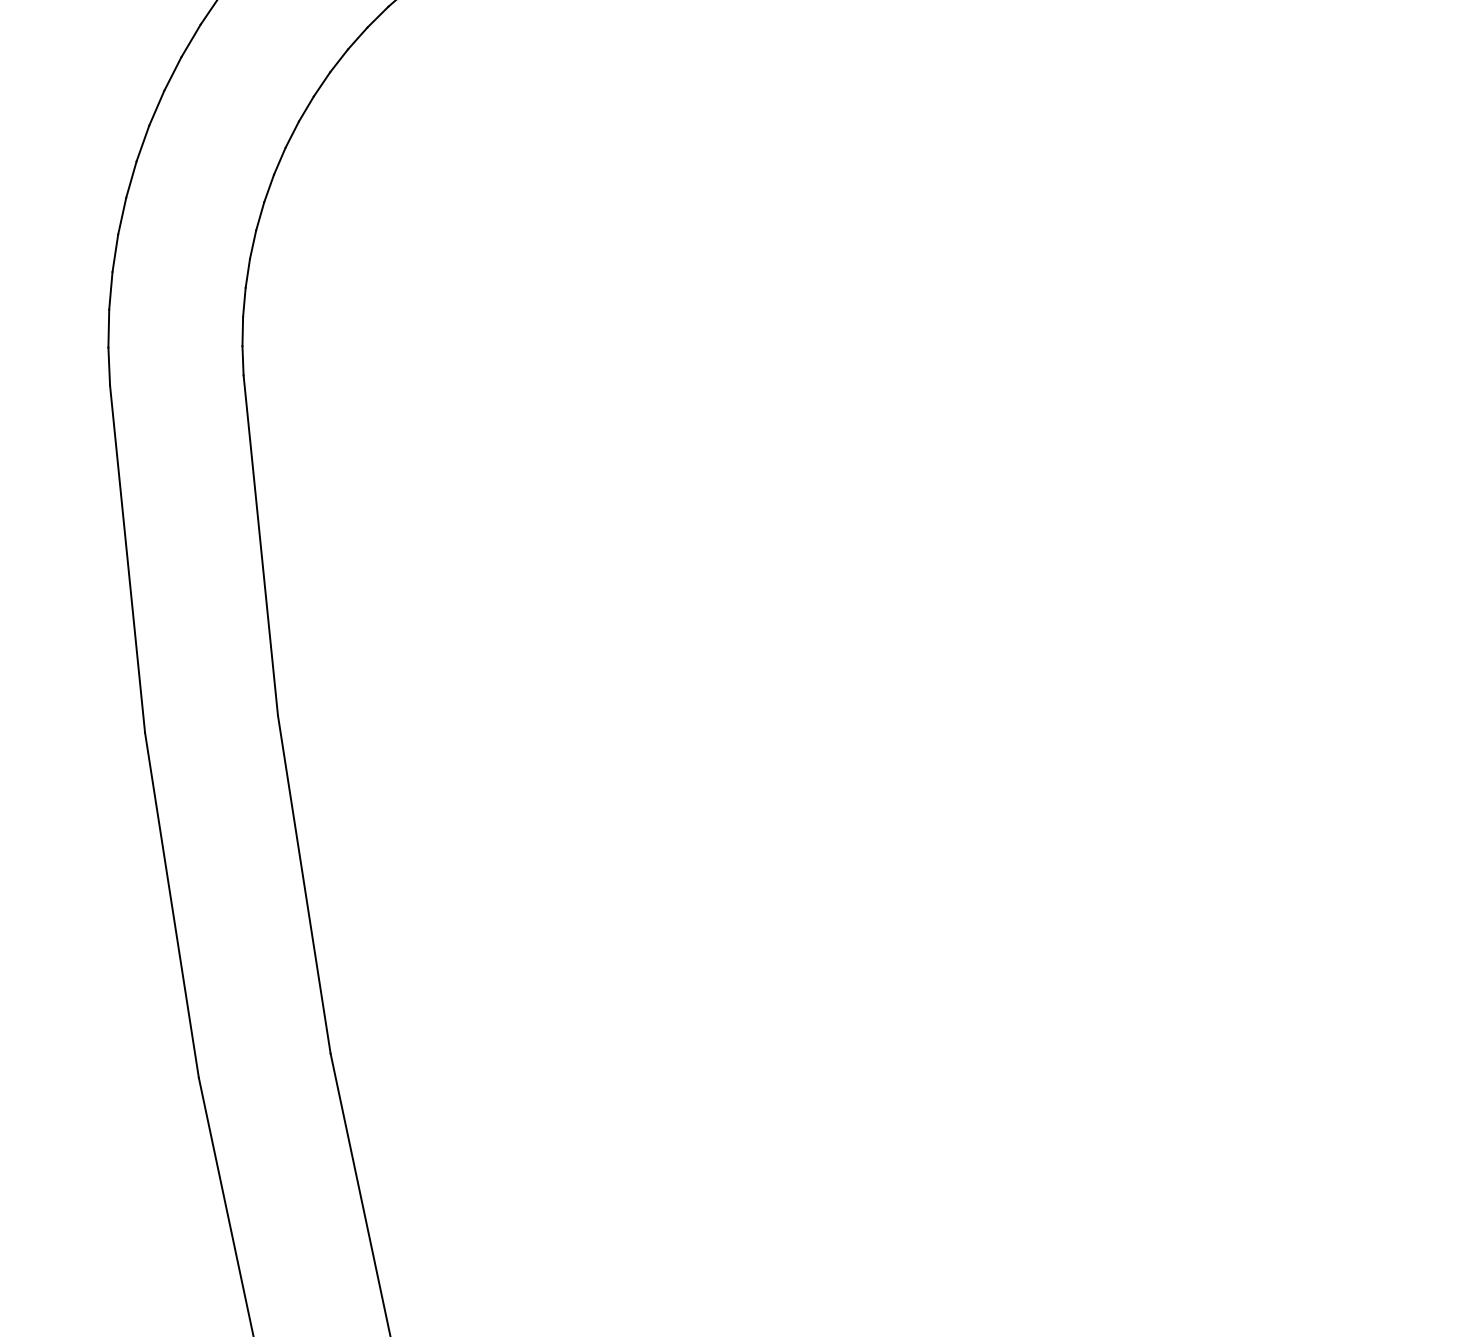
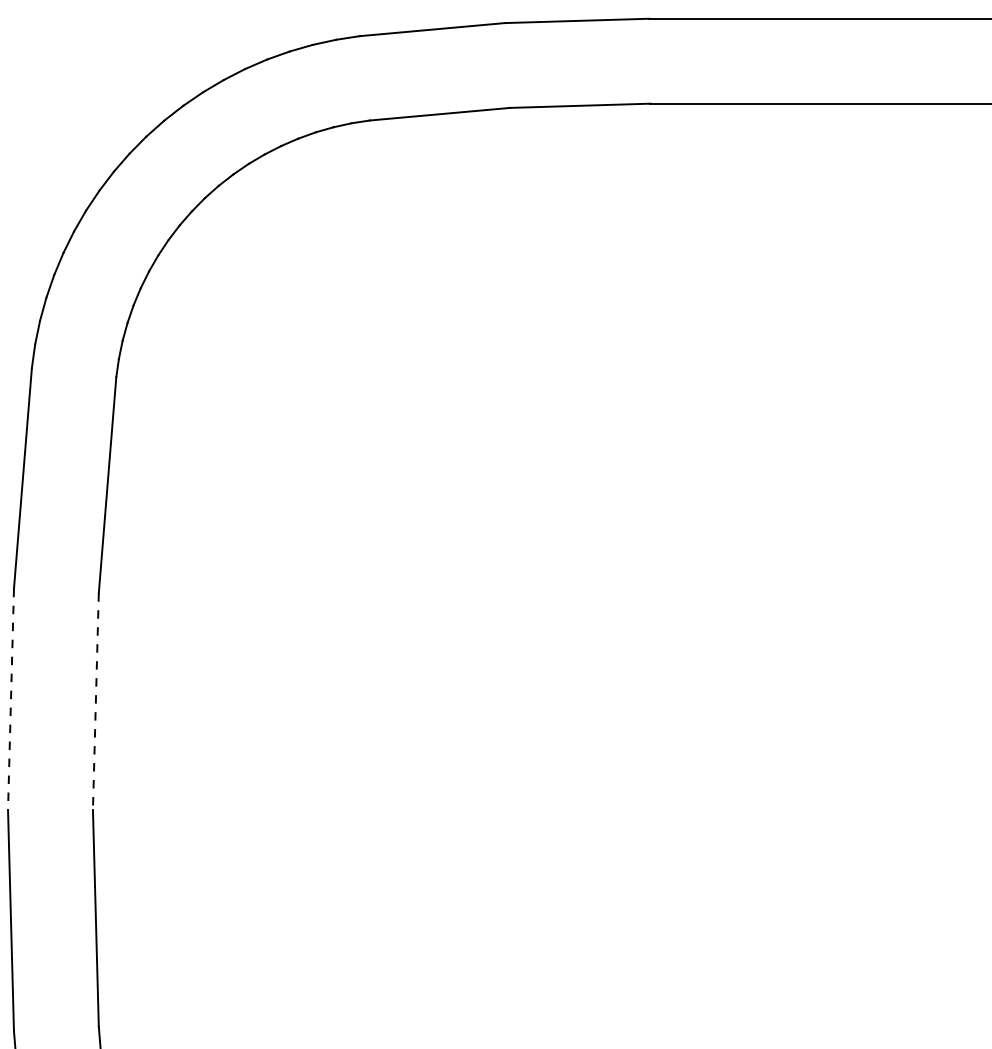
line: (303, 886) -> (95, 702), solid -> dashed
line: (172, 905) -> (11, 699), solid -> dashed

